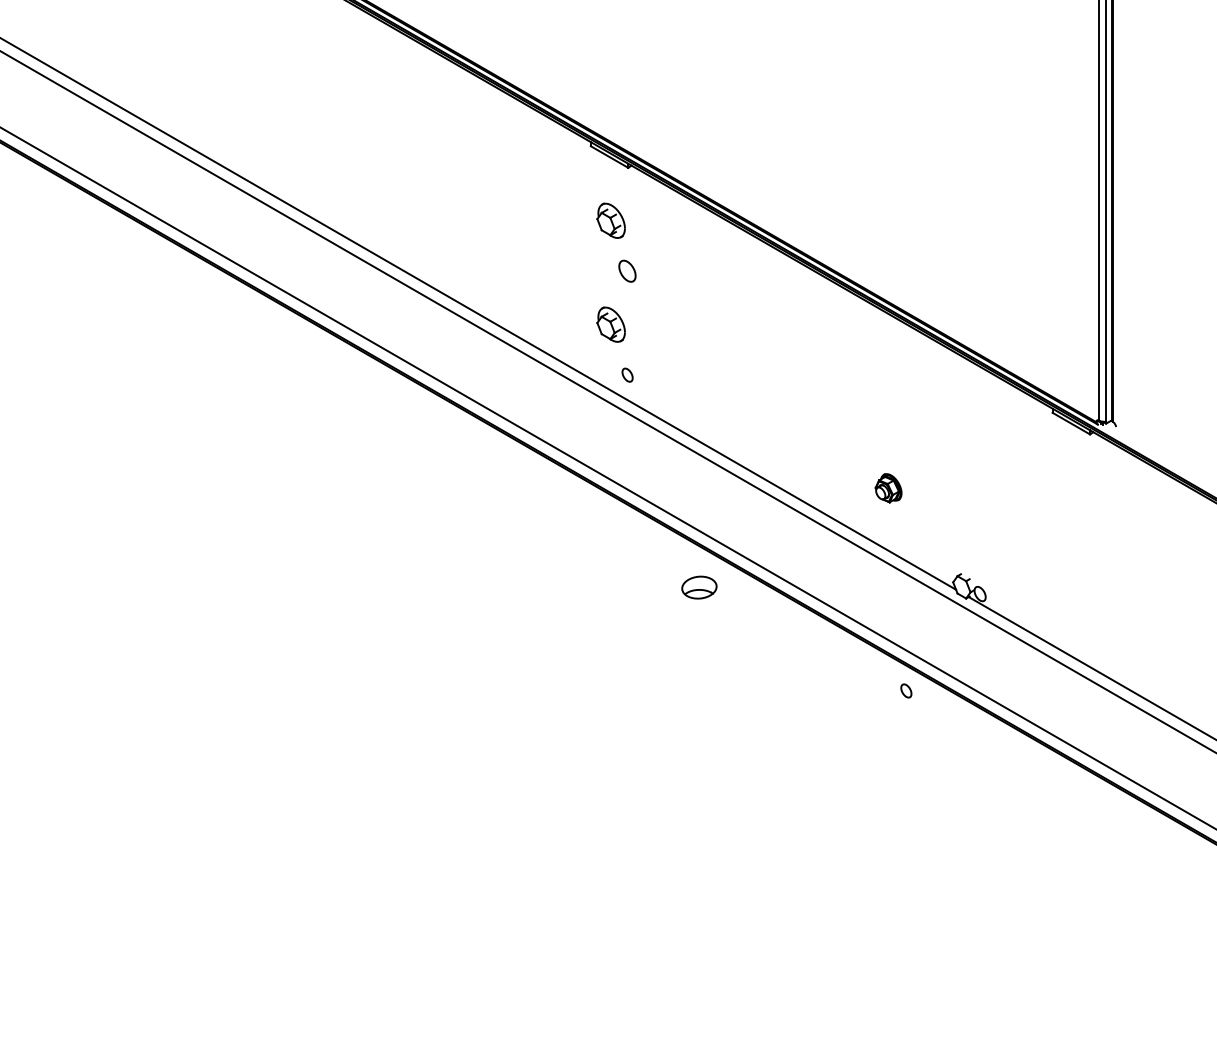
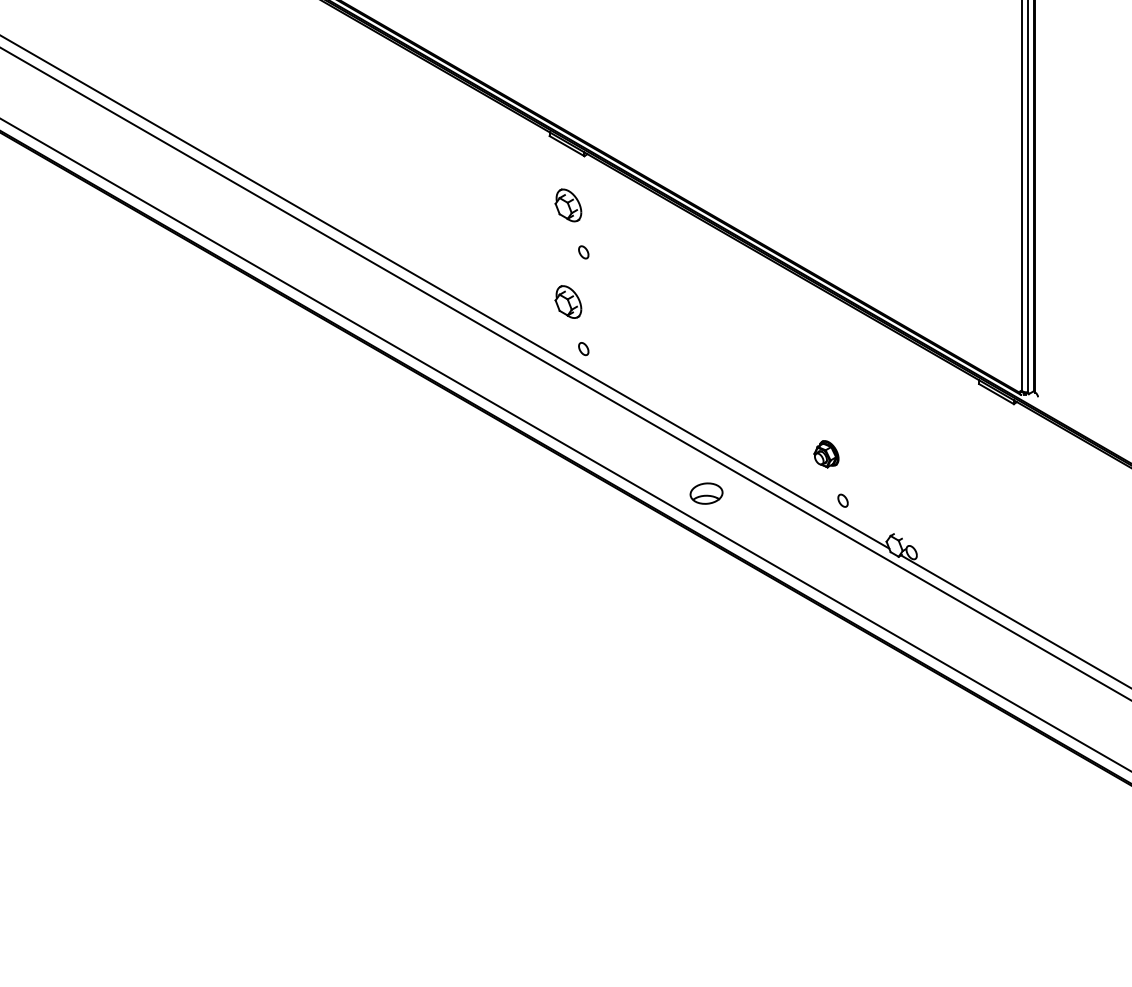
part: (627, 271) -> (583, 252), size x0.62
part: (699, 587) -> (706, 493), moved
part: (905, 690) -> (842, 500), moved

